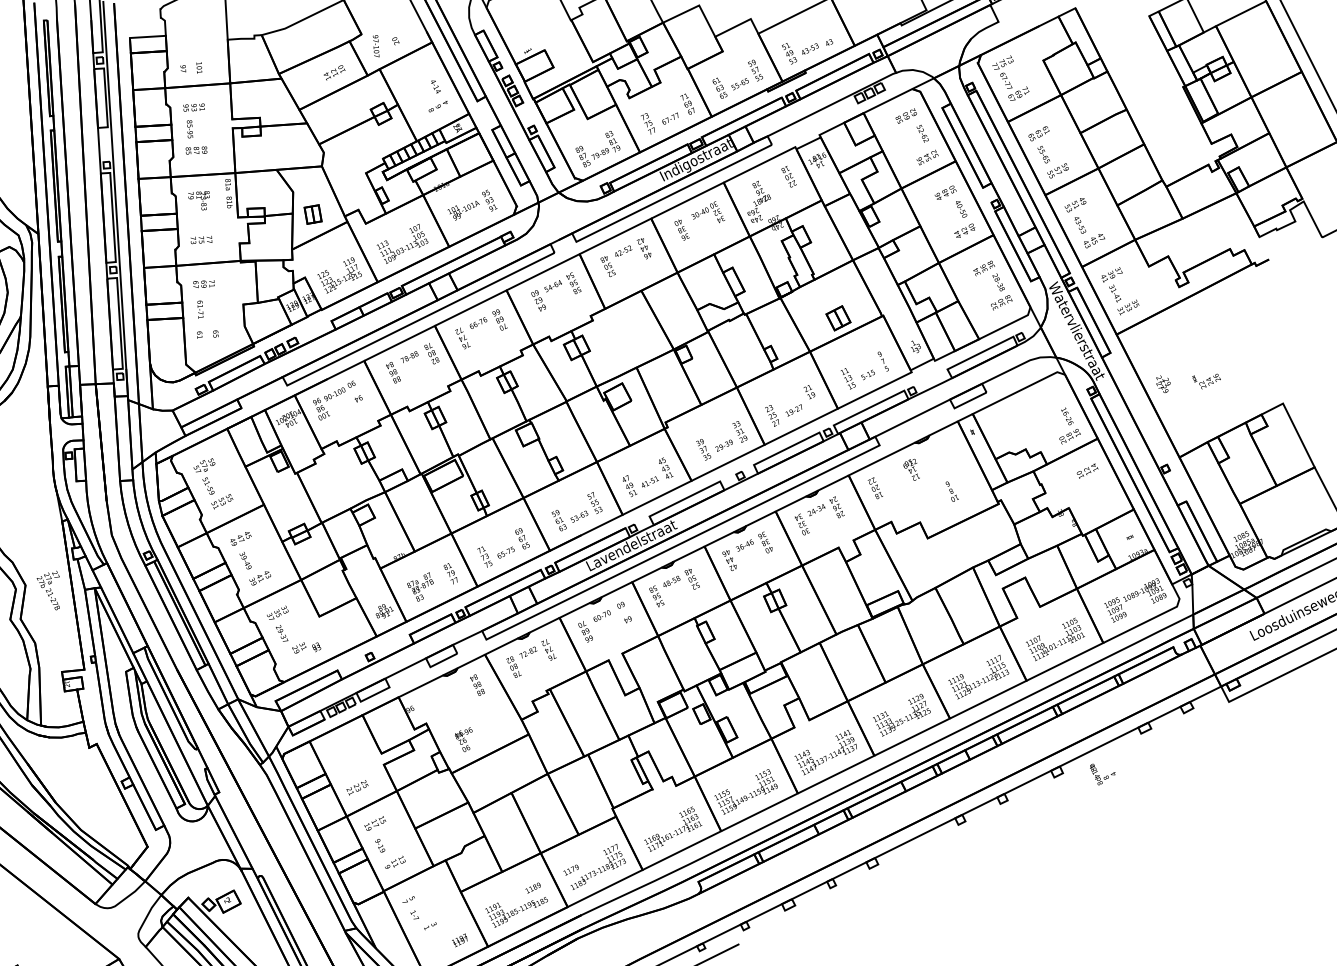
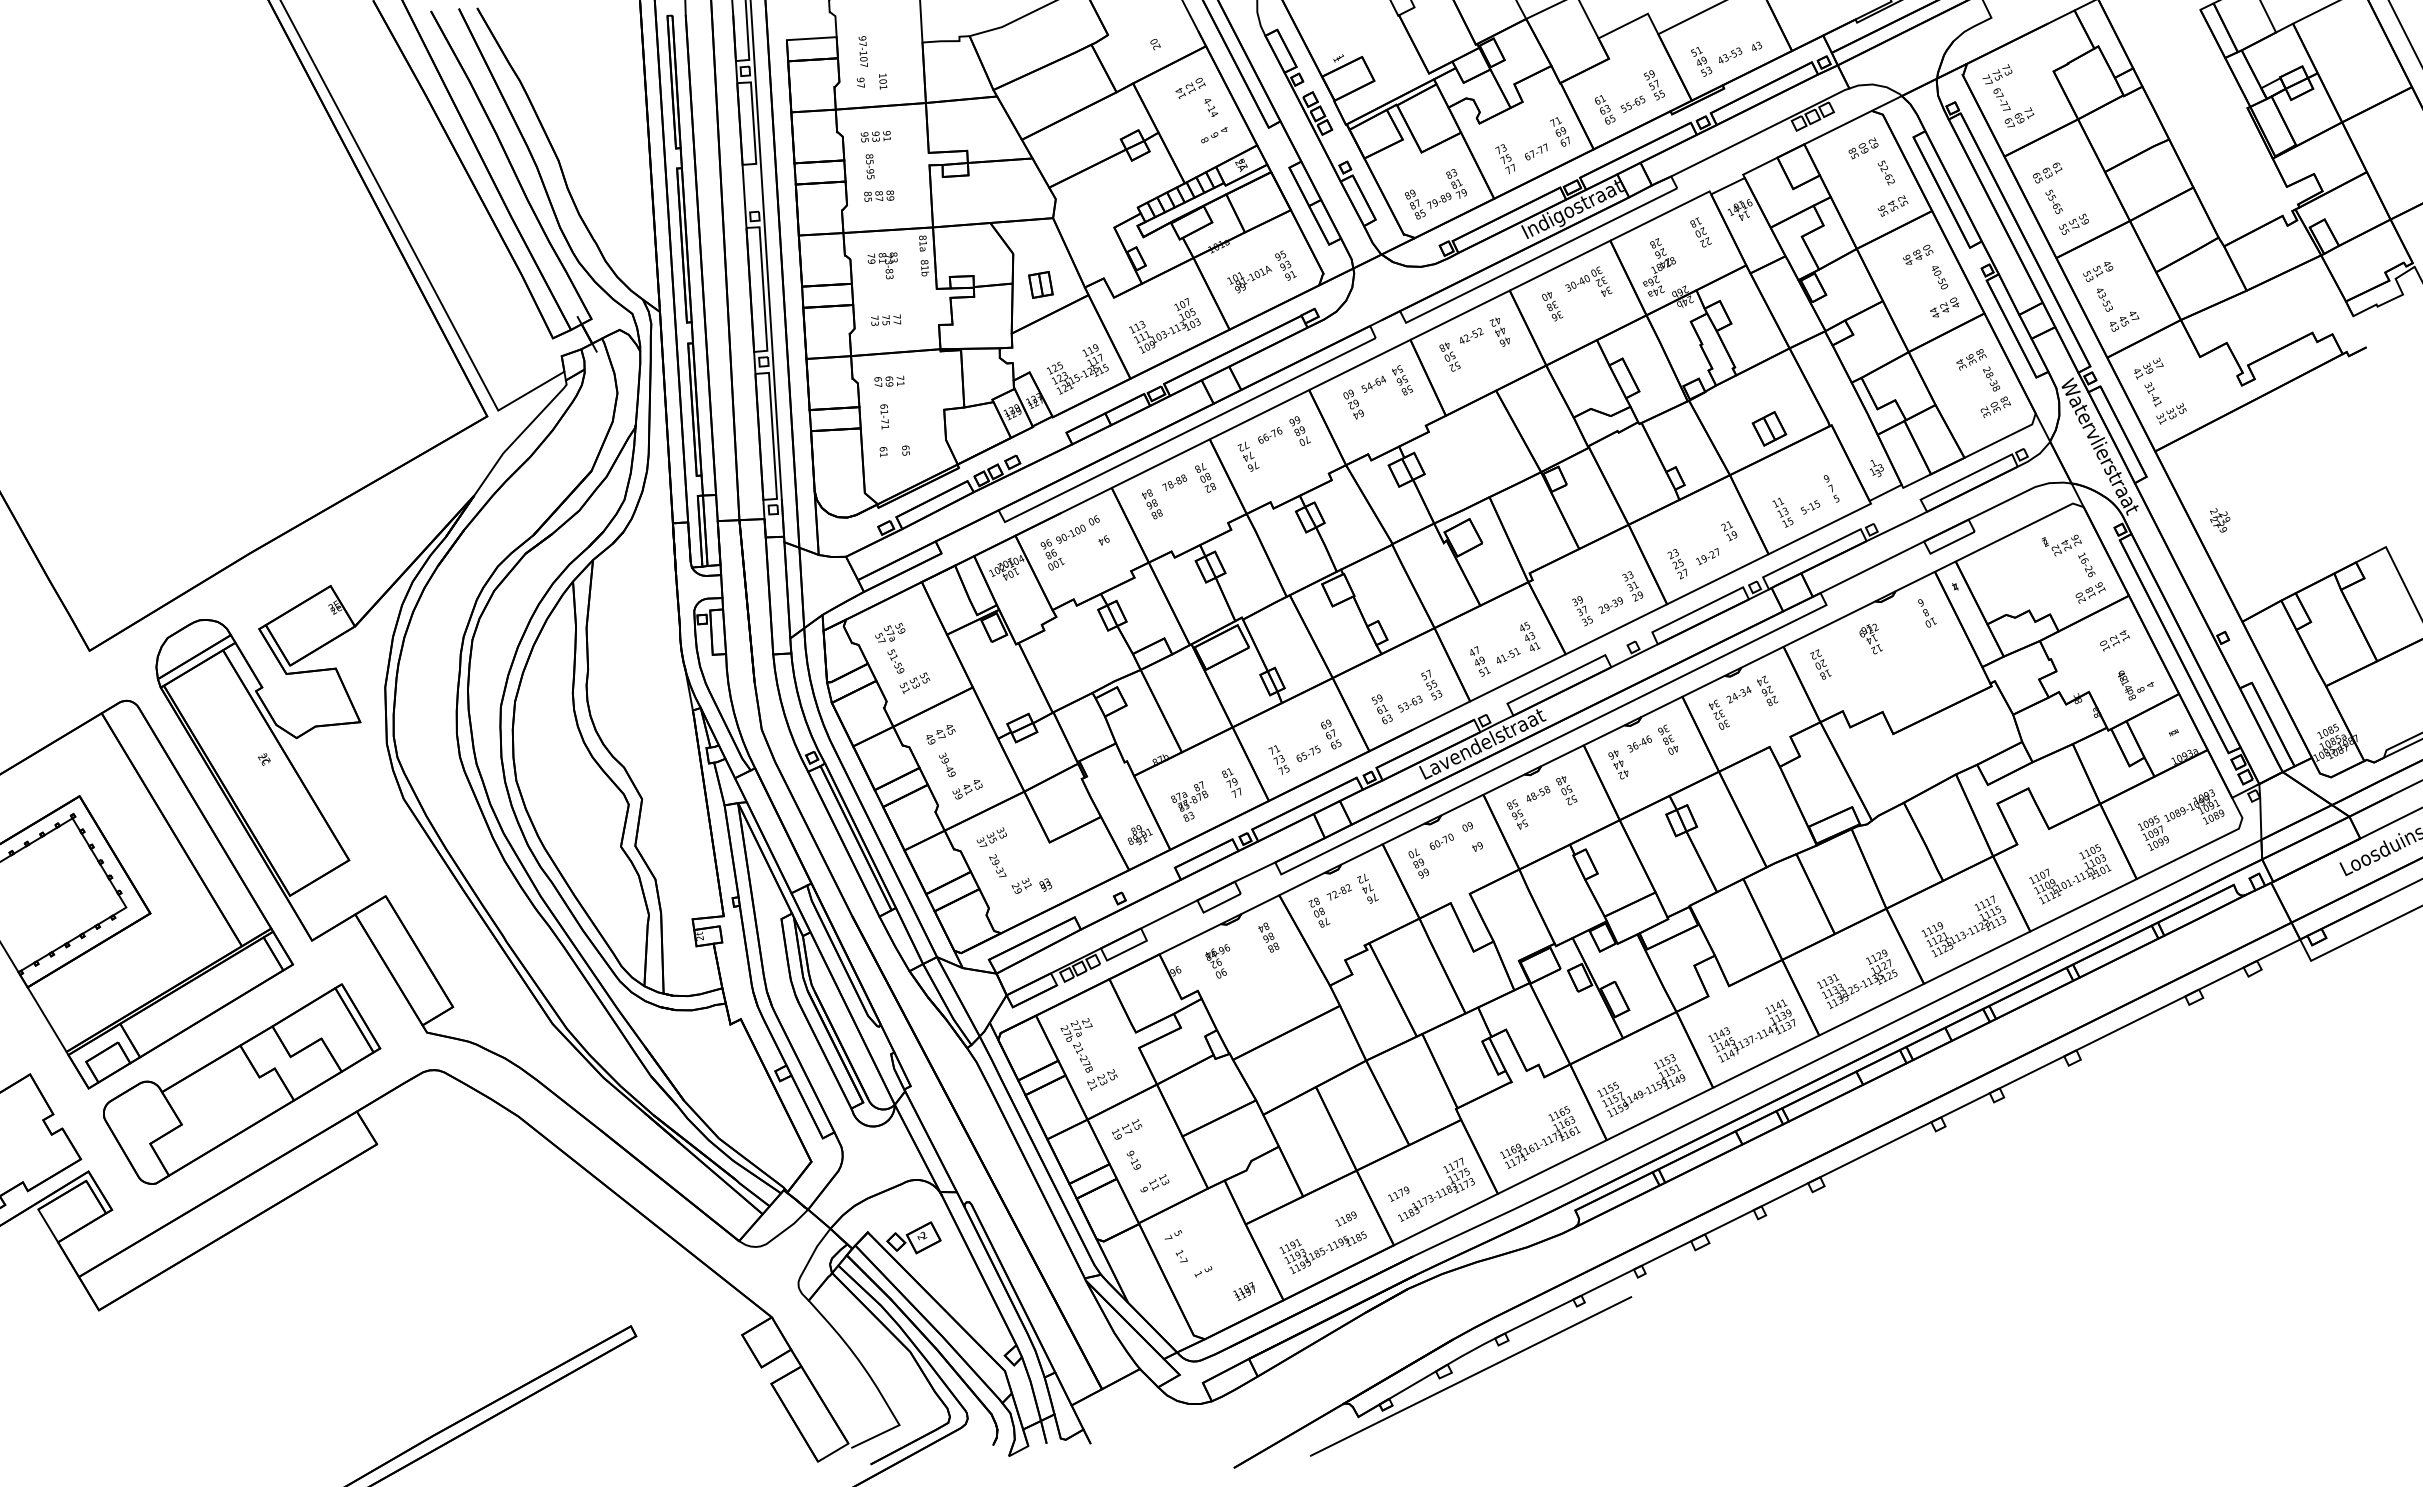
text: (375, 46) -> (862, 51), moved
text: (334, 72) -> (1190, 87), moved
text: (1206, 381) -> (2061, 545), moved
text: (952, 491) -> (1927, 613), moved
text: (48, 590) -> (1076, 1045), moved
text: (463, 739) -> (1217, 961), moved
text: (1102, 774) -> (2135, 685), moved

